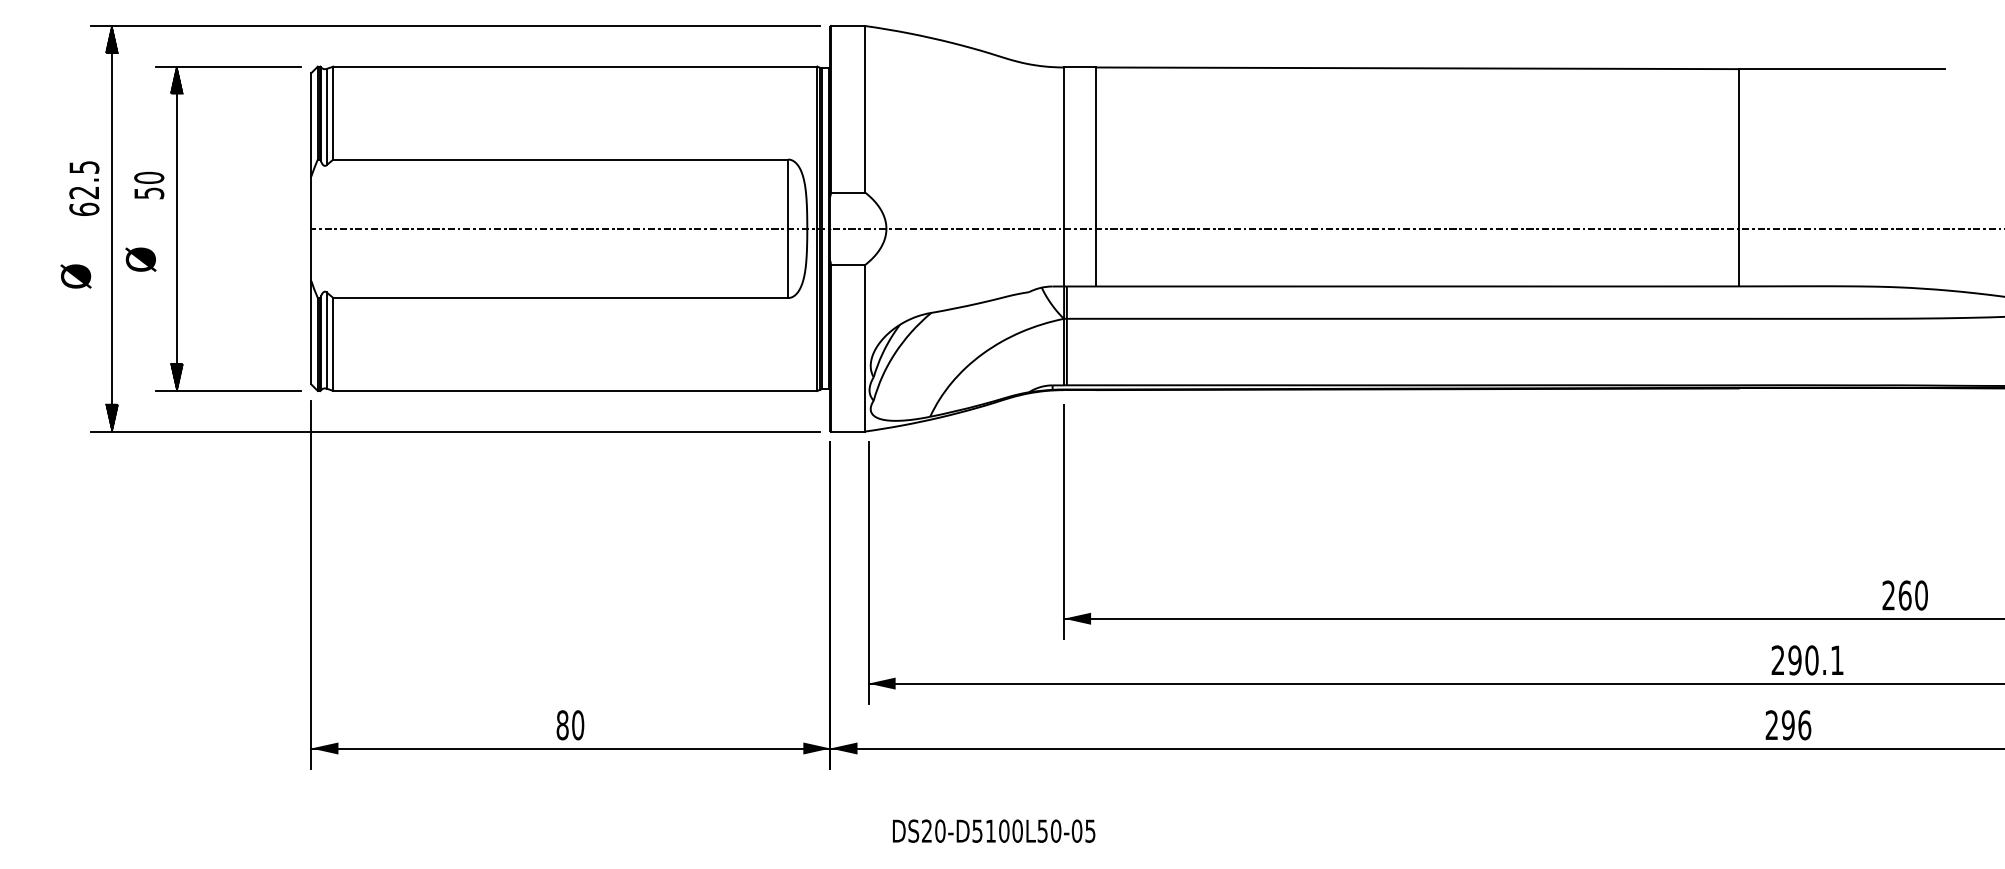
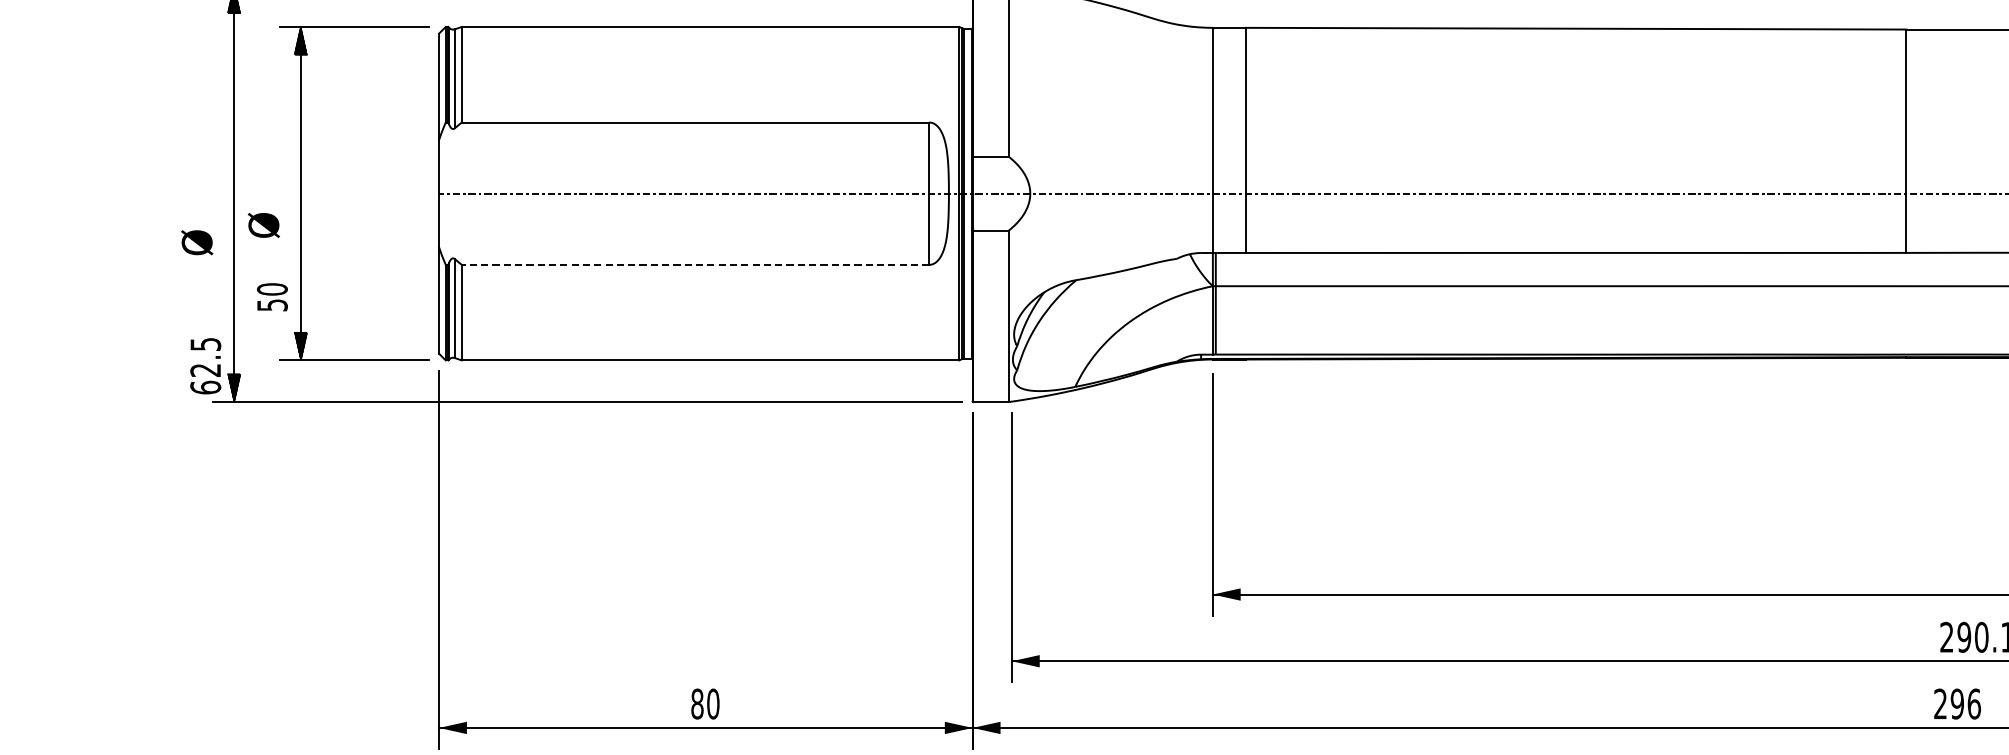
text: (149, 185) -> (272, 297), moved
text: (84, 188) -> (205, 366), moved
line: (560, 298) -> (695, 265), solid -> dashed

